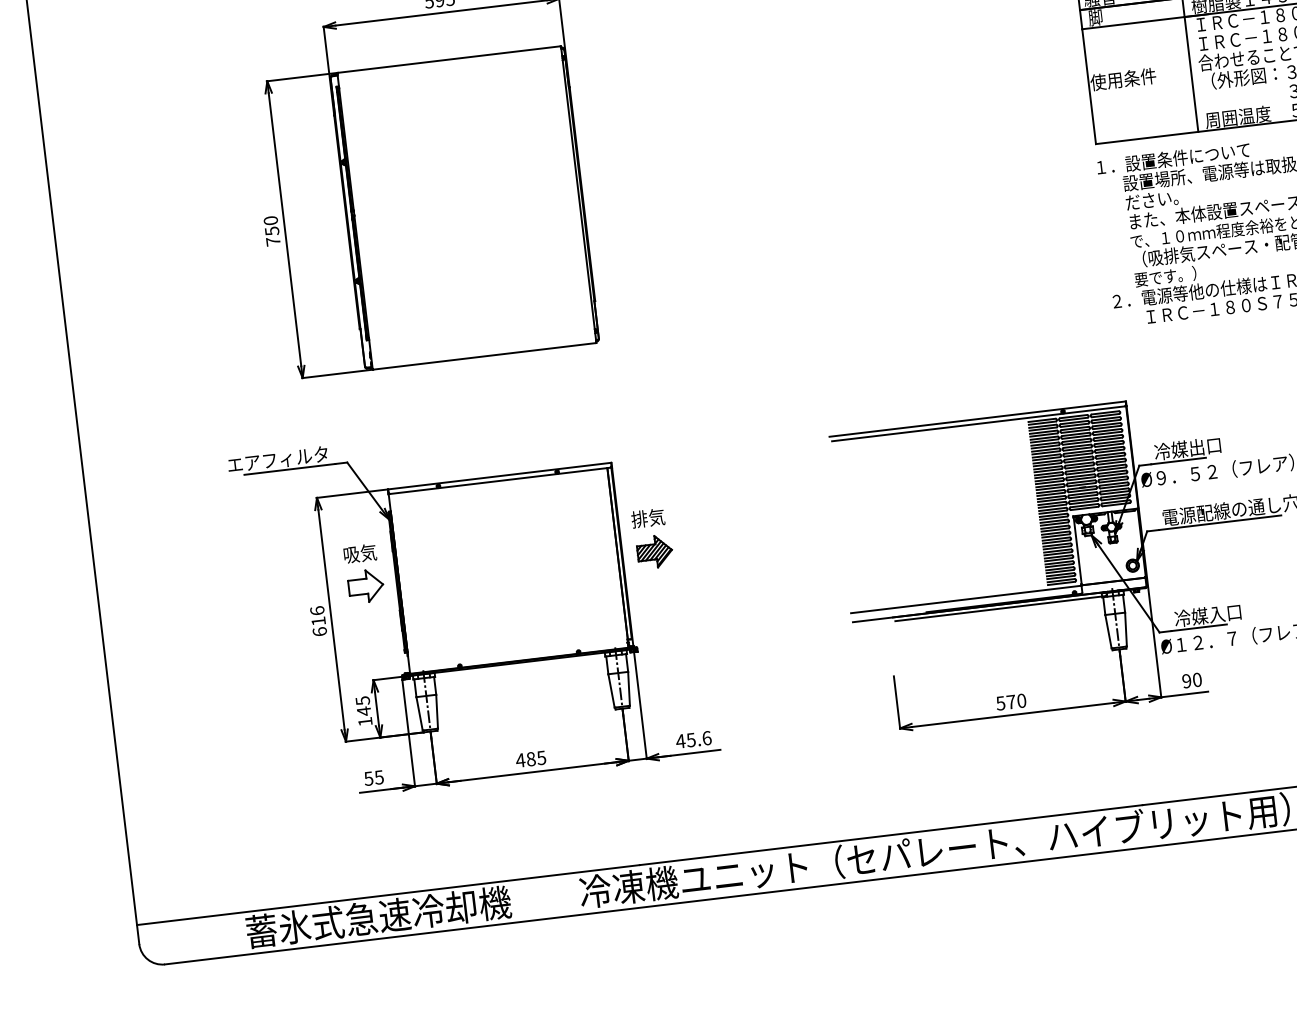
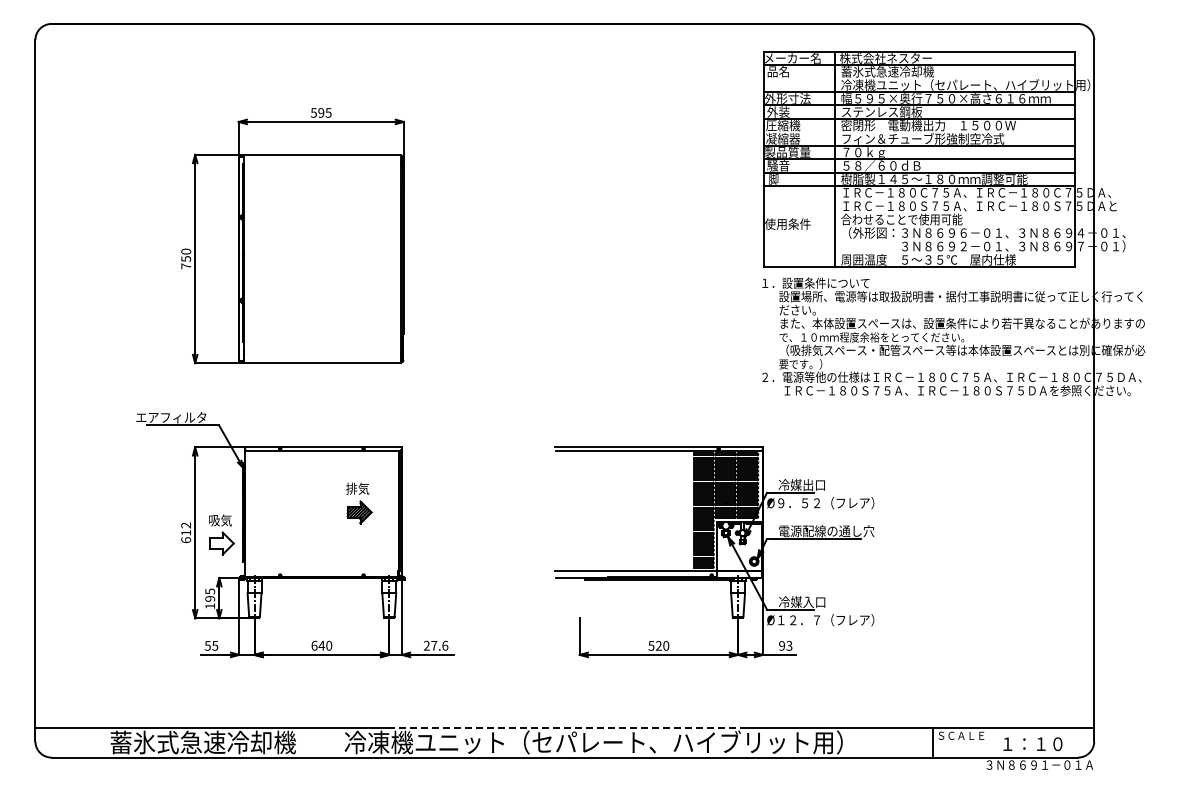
part: (653, 539) -> (359, 503), moved
part: (363, 573) -> (221, 534), moved
text: (317, 610) -> (186, 525), 616 -> 612
text: (1197, 679) -> (789, 645), 90 -> 93
text: (1010, 701) -> (658, 645), 570 -> 520
text: (364, 710) -> (210, 598), 145 -> 195
text: (685, 740) -> (430, 645), 45.6 -> 27.6
text: (530, 758) -> (321, 645), 485 -> 640
line: (892, 835) -> (565, 728), solid -> dashed

